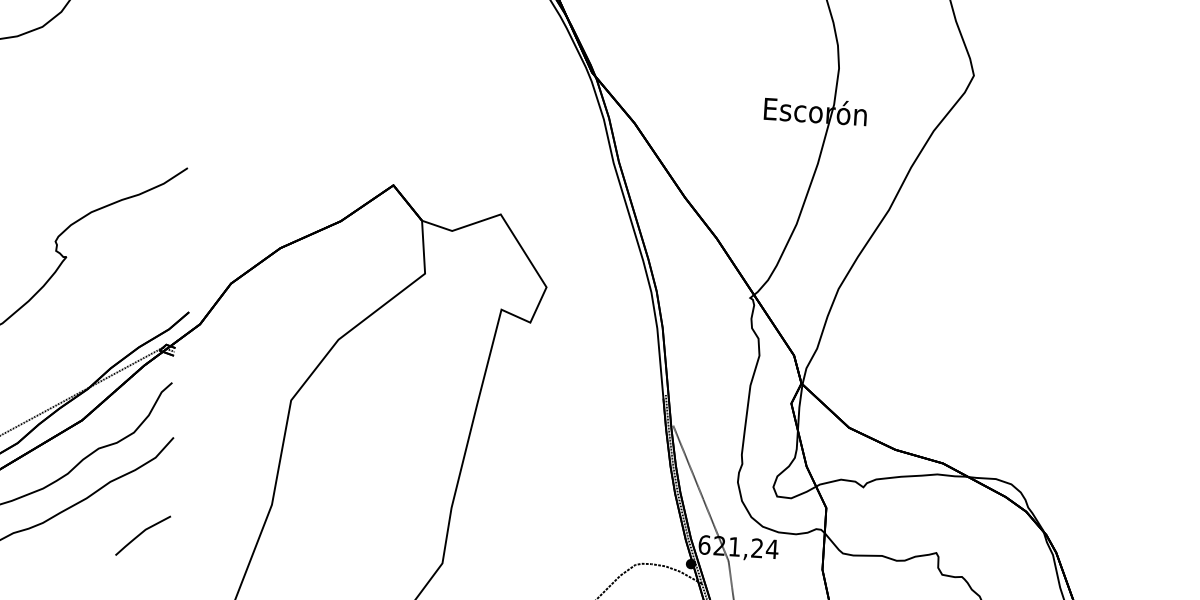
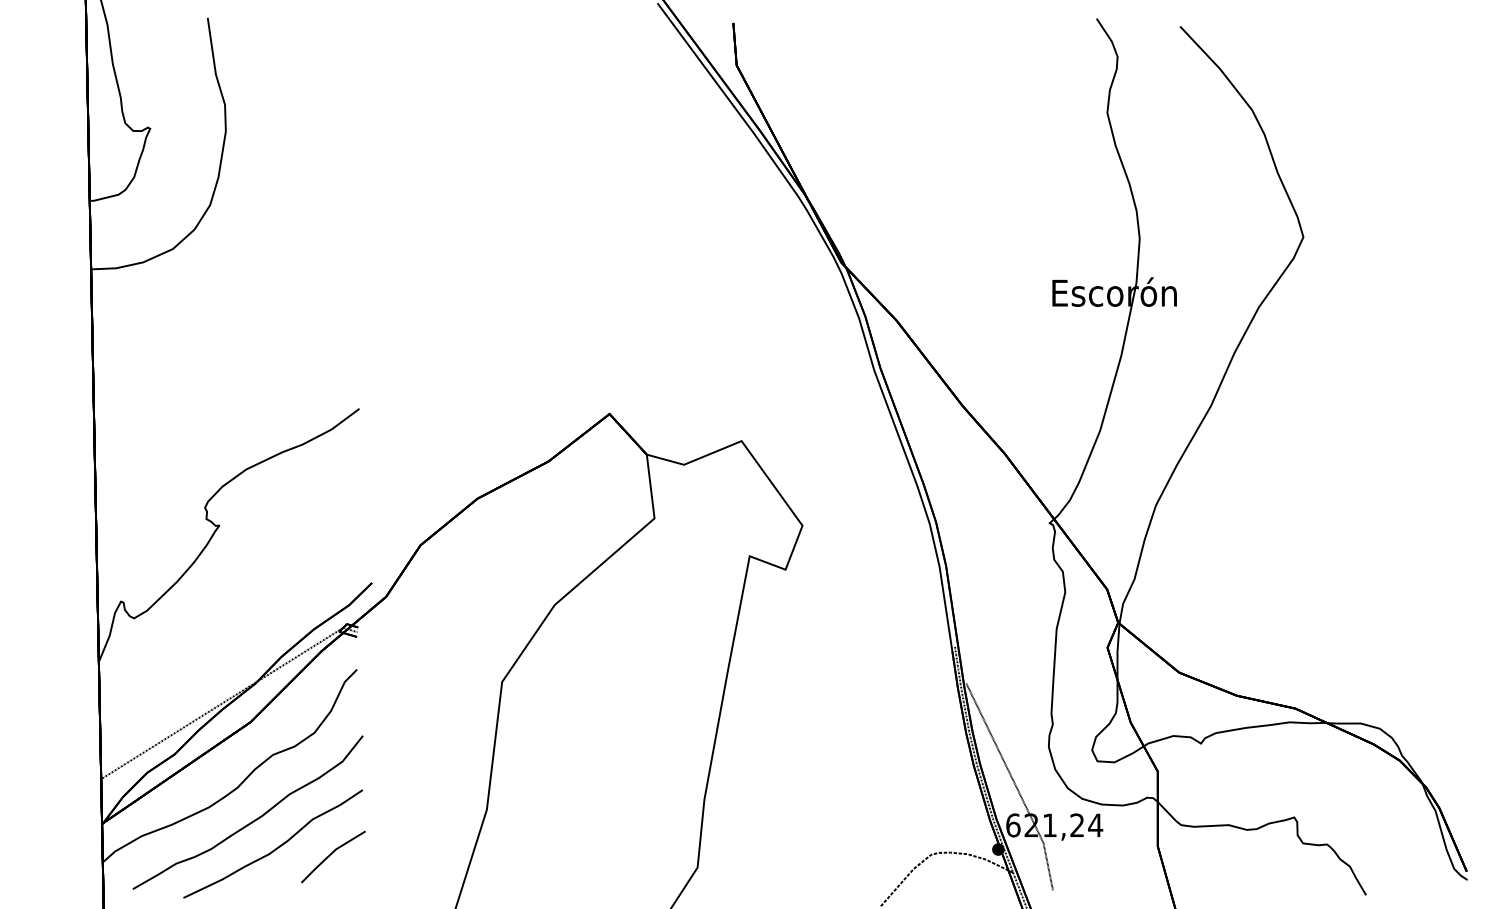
curve: (96, 525) -> (276, 847), added

